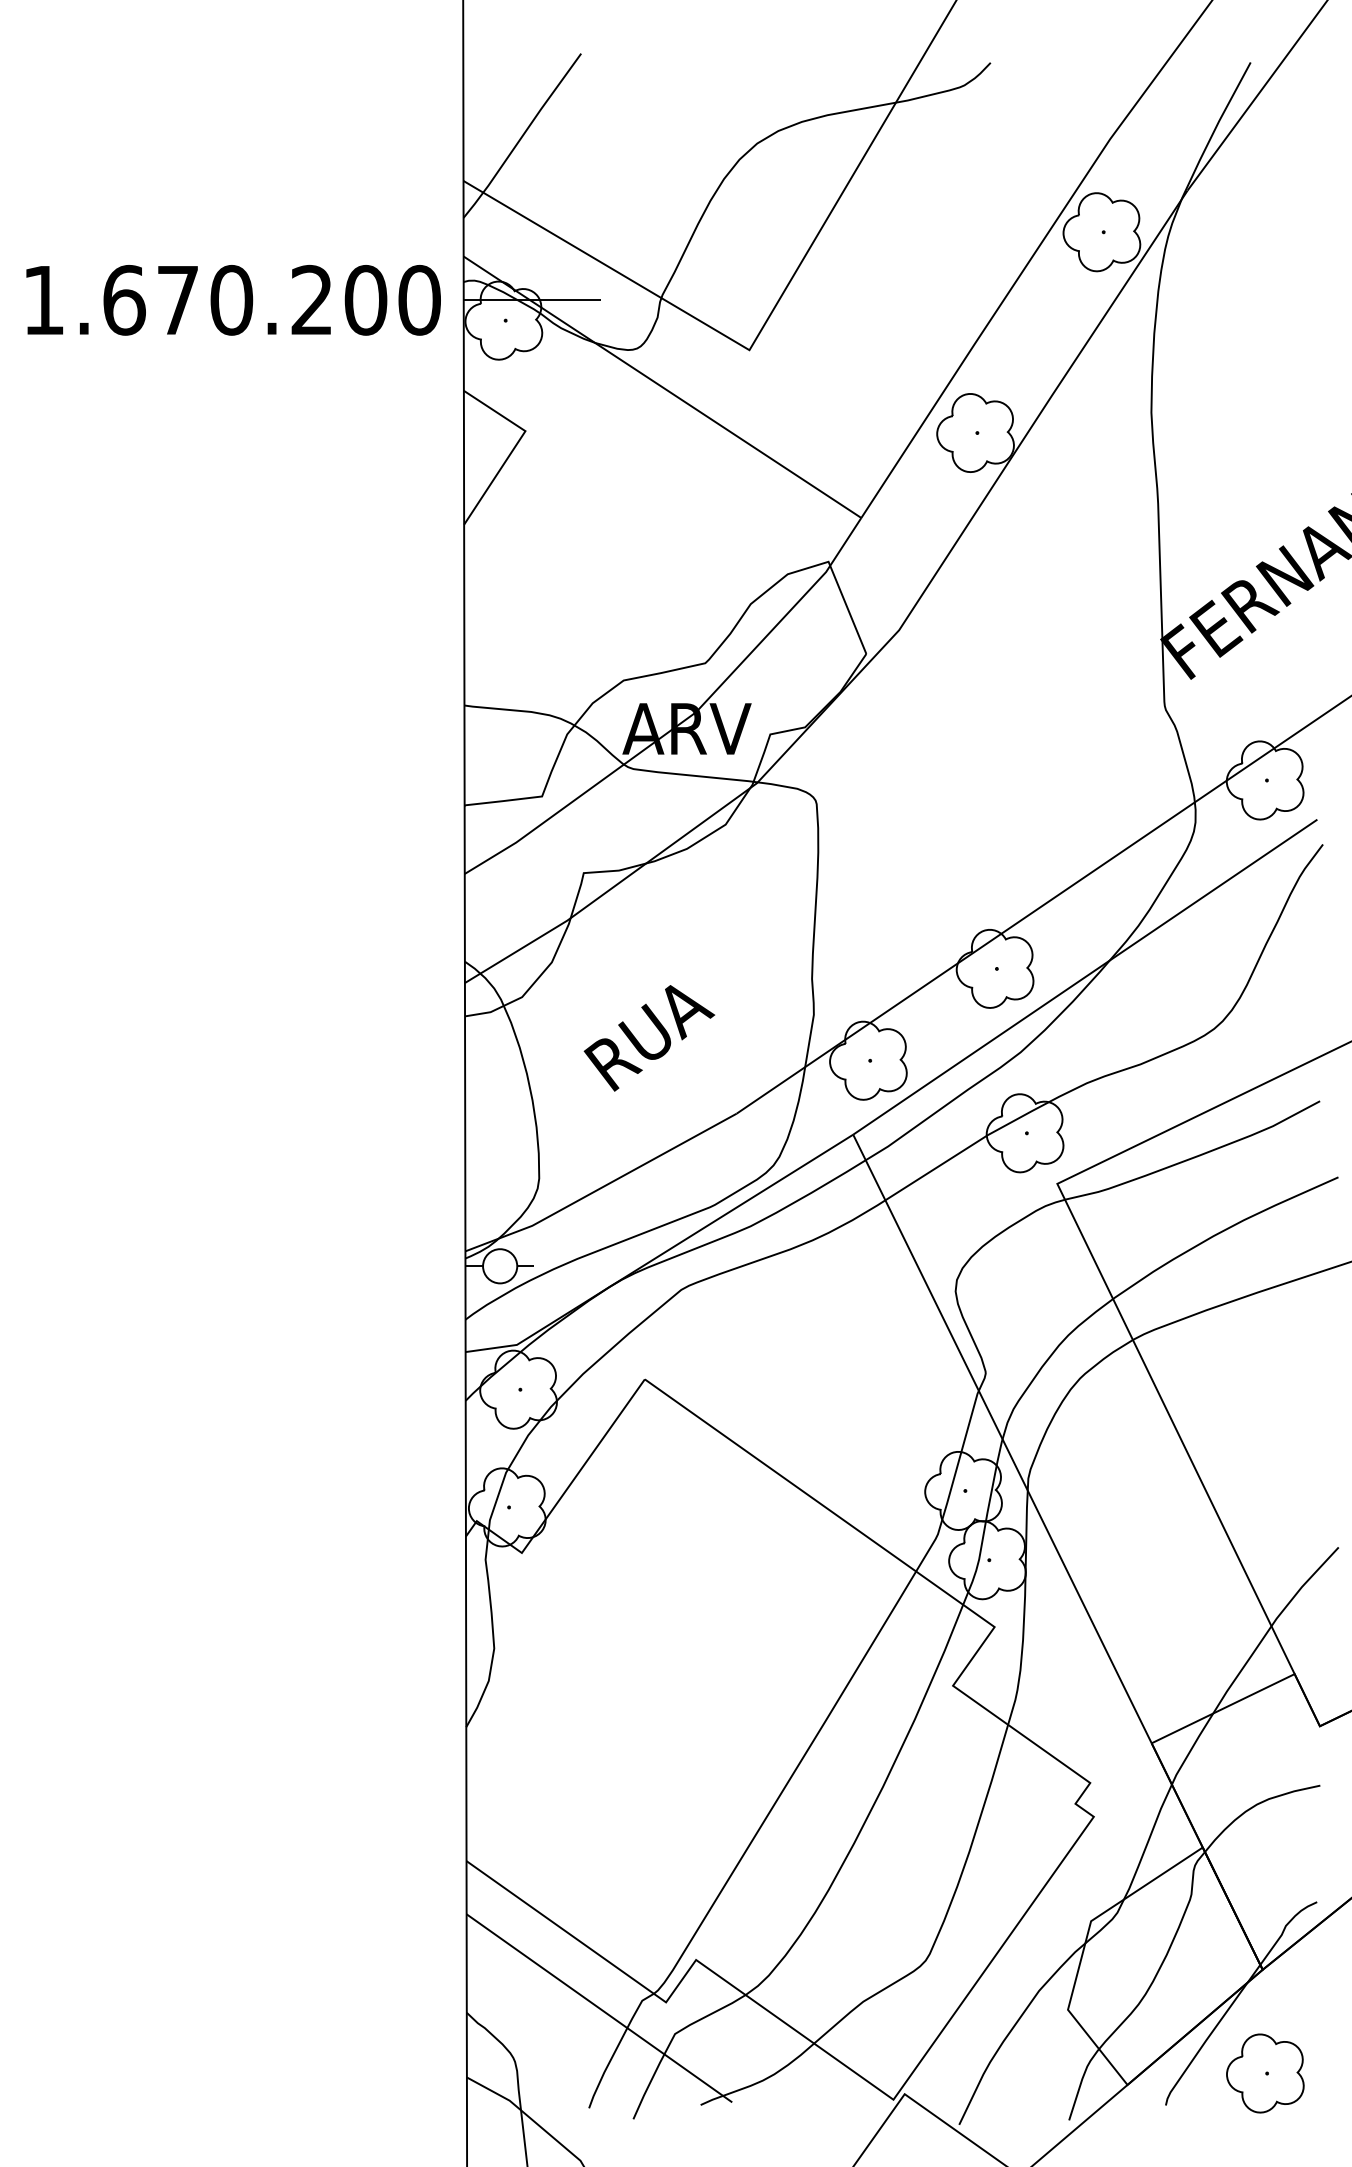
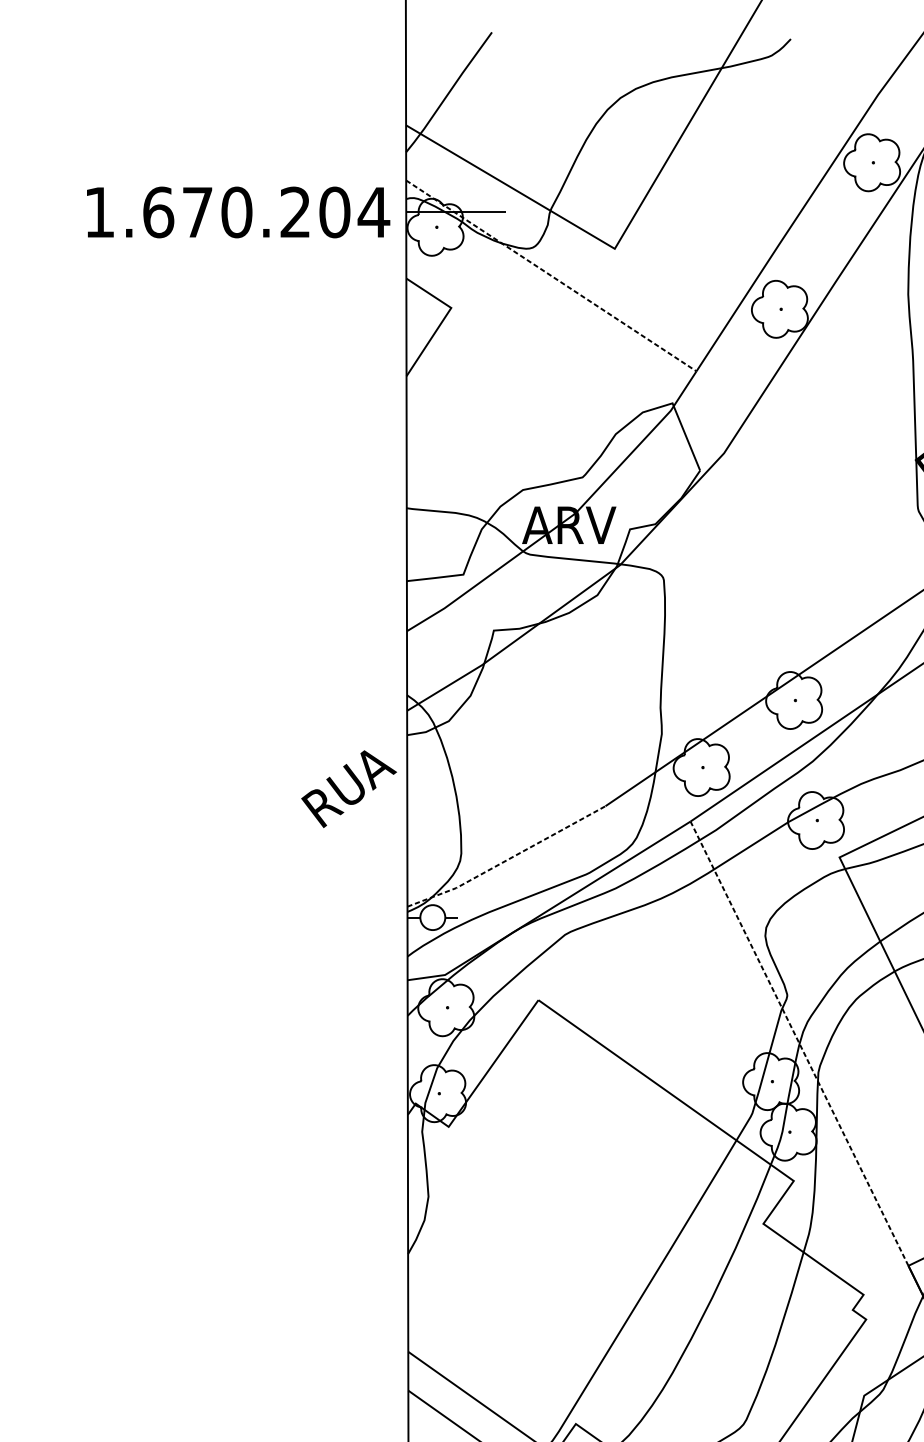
text: (419, 299) -> (373, 211), 1.670.200 -> 1.670.204
line: (662, 387) -> (551, 276), solid -> dashed
text: (649, 1038) -> (349, 789), moved
line: (603, 1187) -> (508, 860), solid -> dashed
line: (1002, 1439) -> (799, 1044), solid -> dashed

